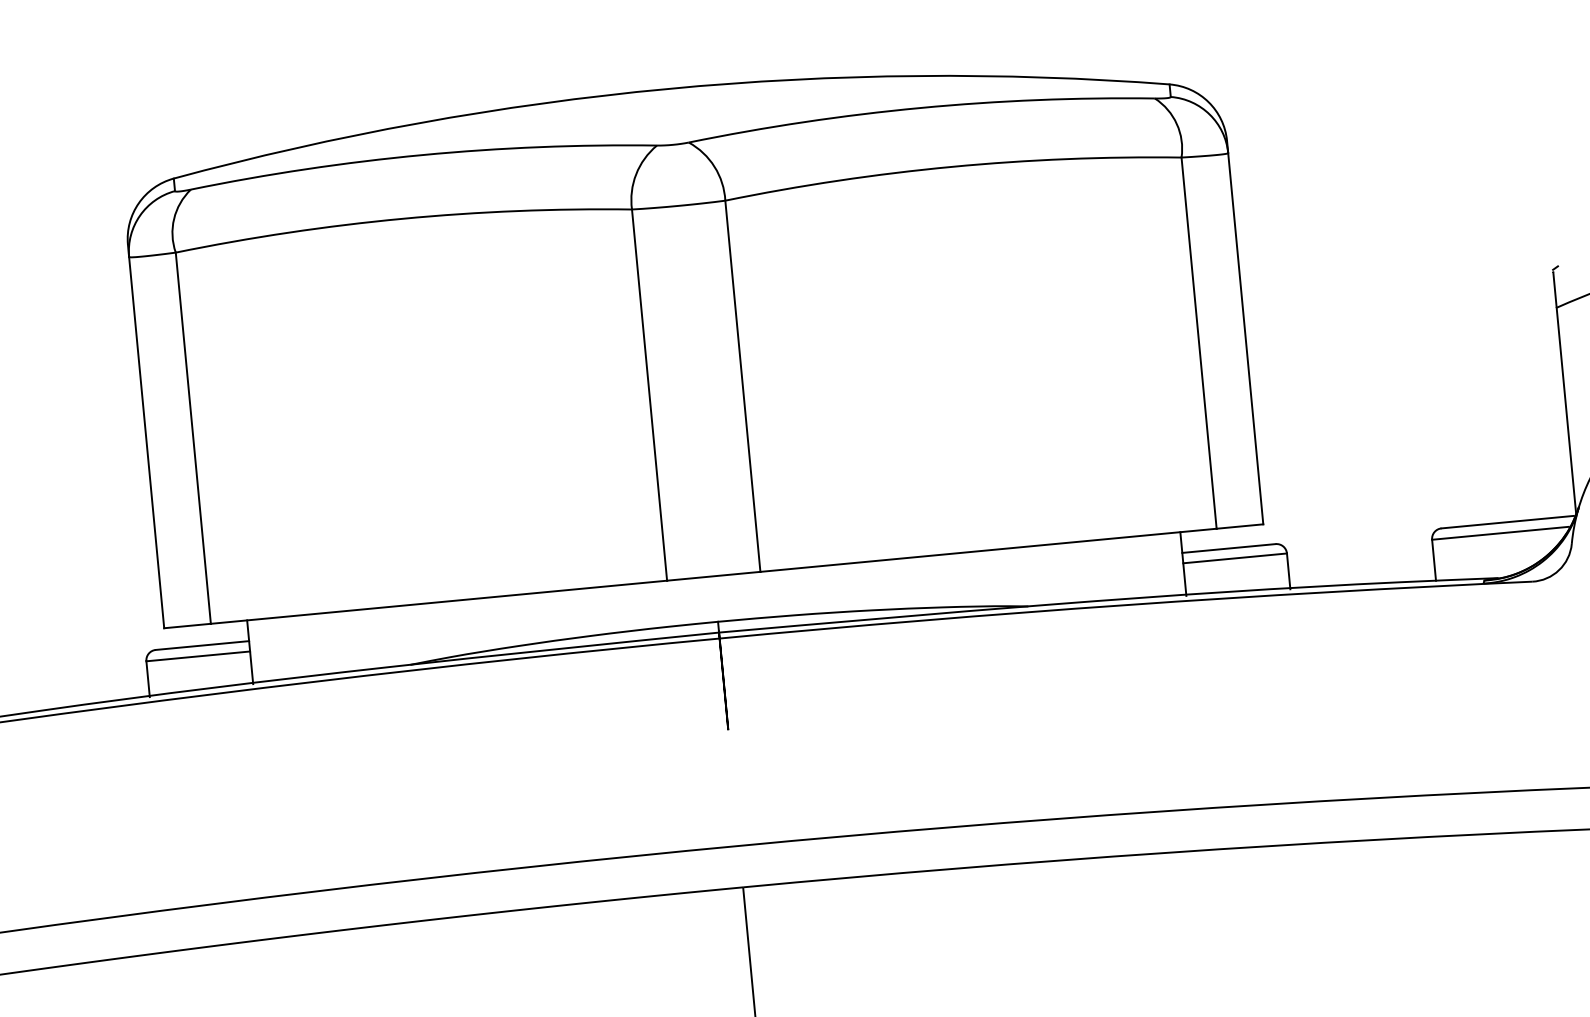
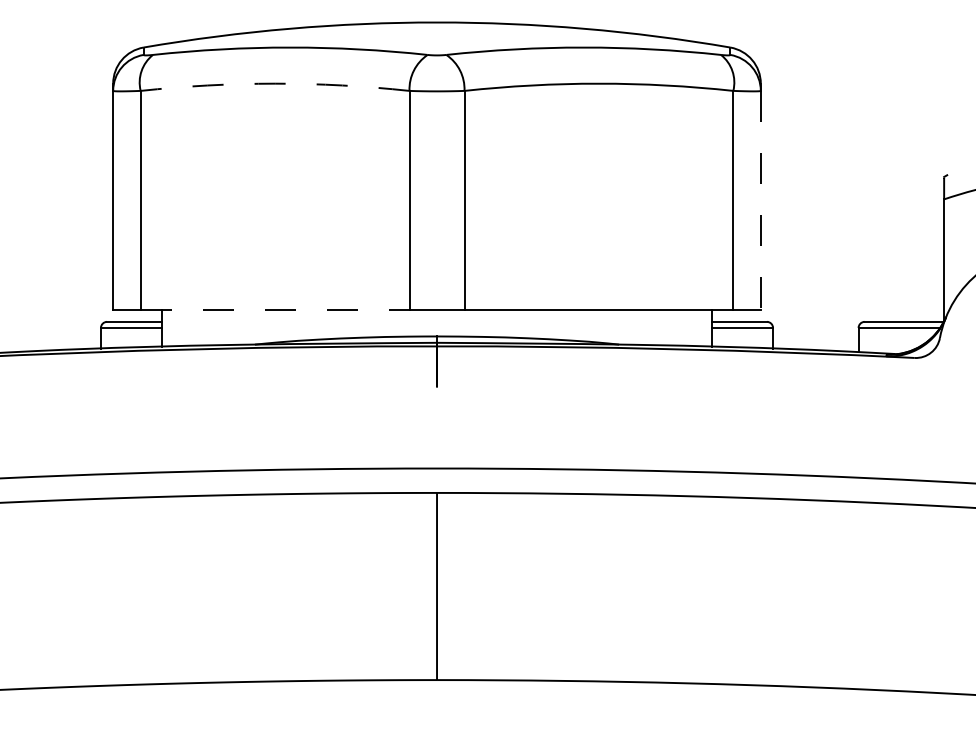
arc: (403, 218) -> (275, 83), solid -> dashed
line: (1245, 339) -> (760, 200), solid -> dashed
line: (439, 601) -> (275, 309), solid -> dashed

